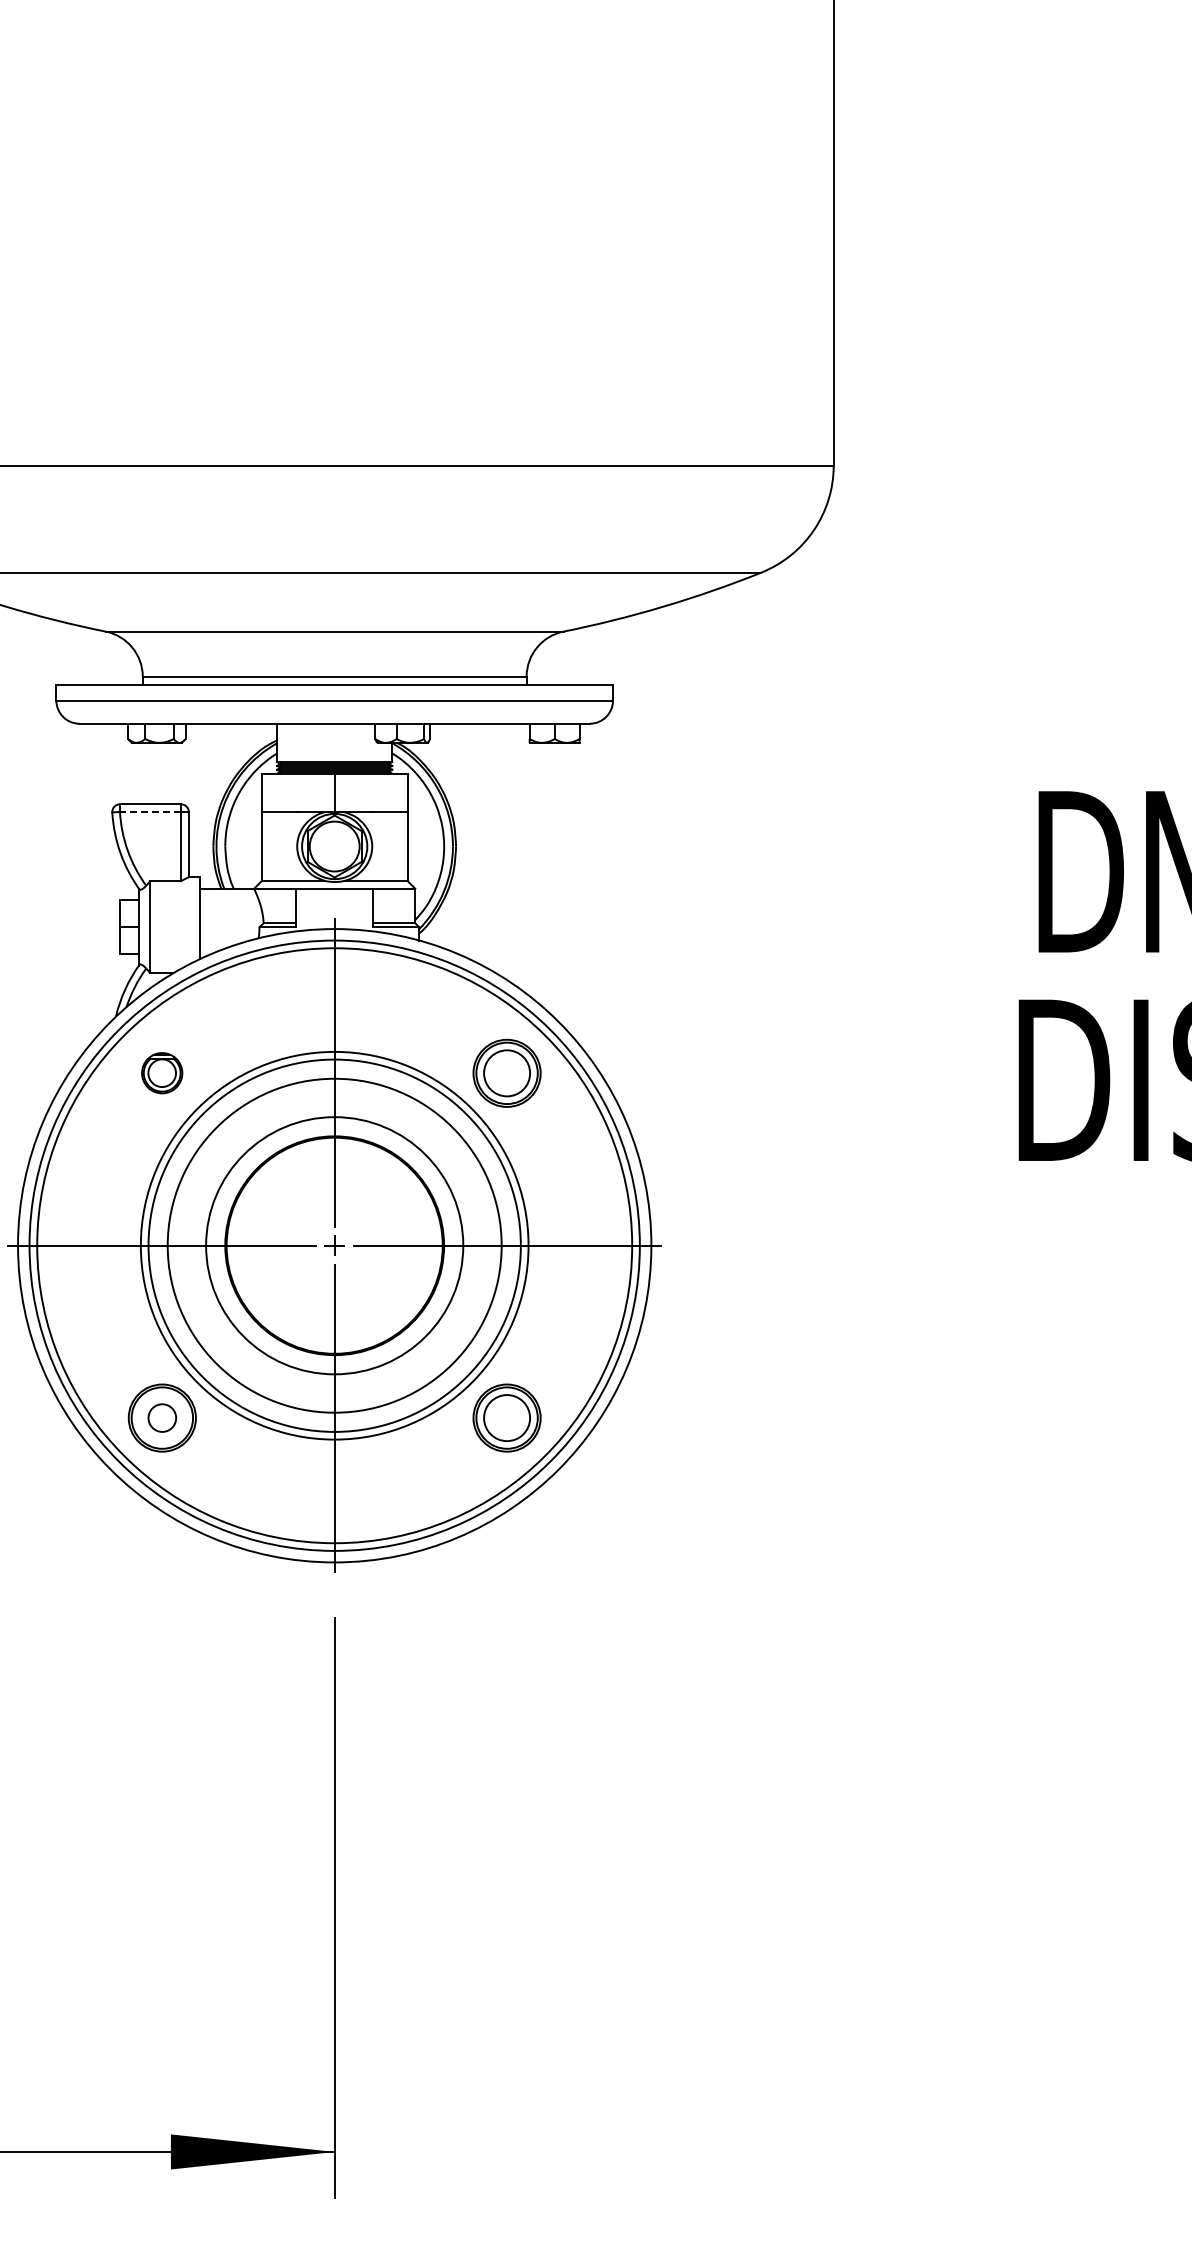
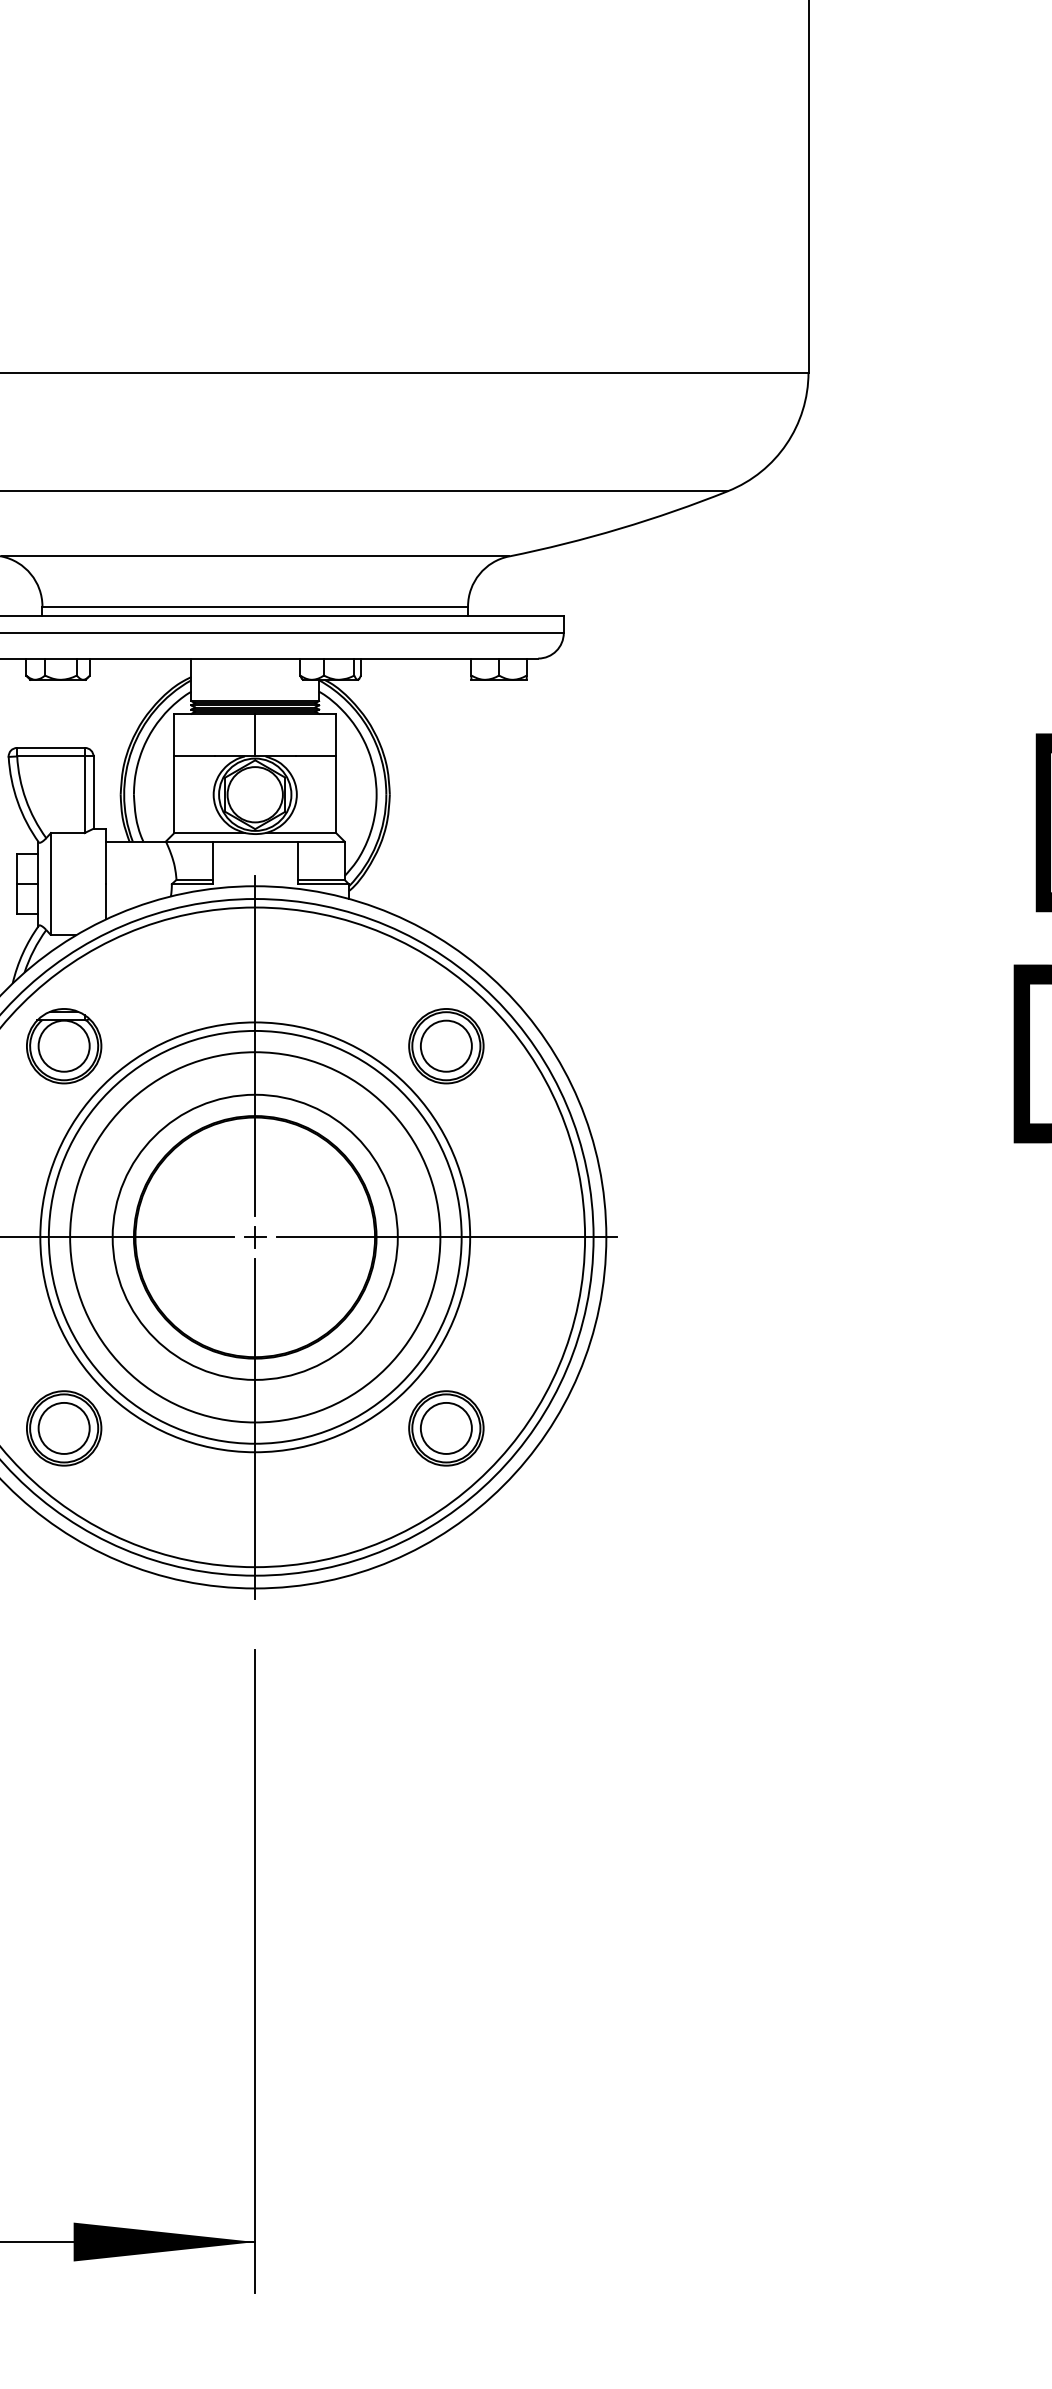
line: (150, 812) -> (51, 757), dashed -> solid
part: (161, 1072) -> (63, 1045), size x1.67
circle: (162, 1418) -> (64, 1428), size x1.67

